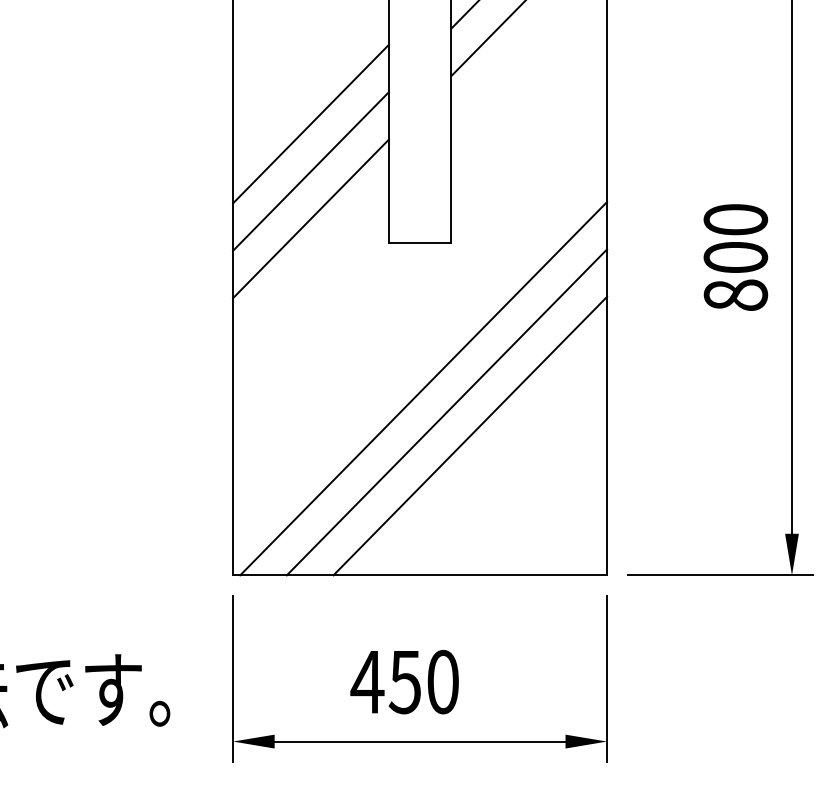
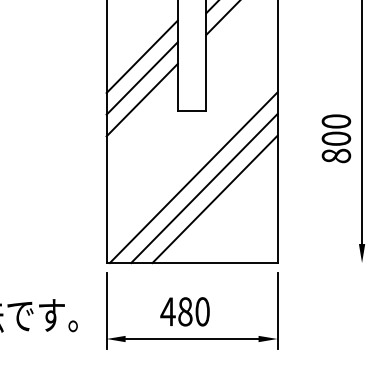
text: (736, 256) -> (336, 138), moved
line: (720, 576) -> (329, 263), removed
text: (403, 681) -> (184, 311), 450 -> 480

